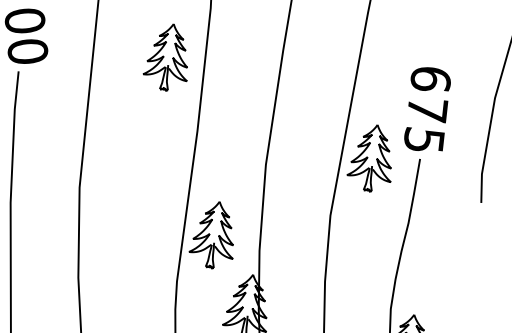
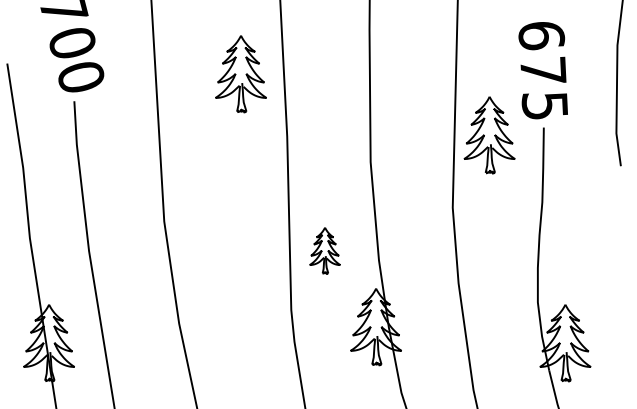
part: (167, 57) -> (240, 74), moved
part: (213, 234) -> (324, 250), size x0.6

